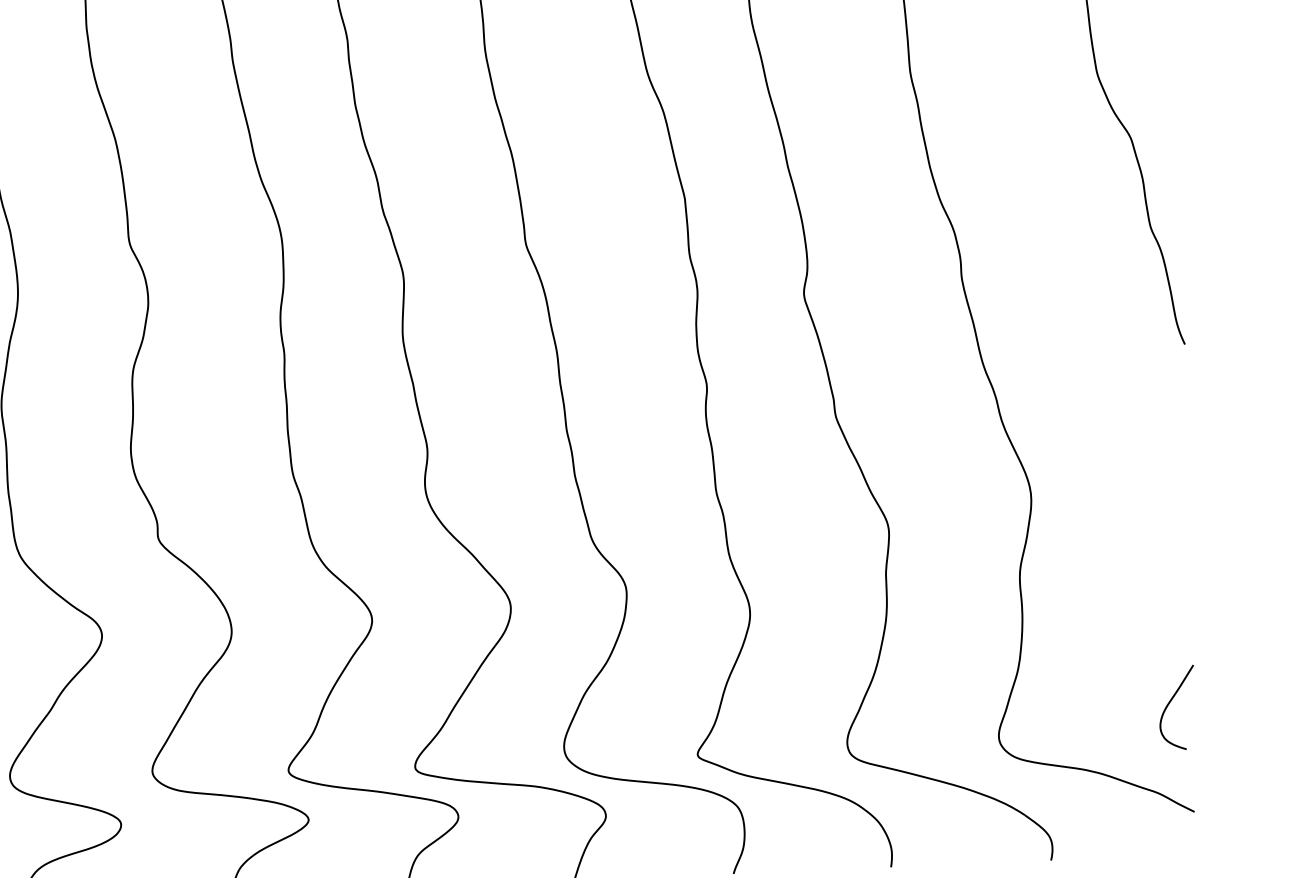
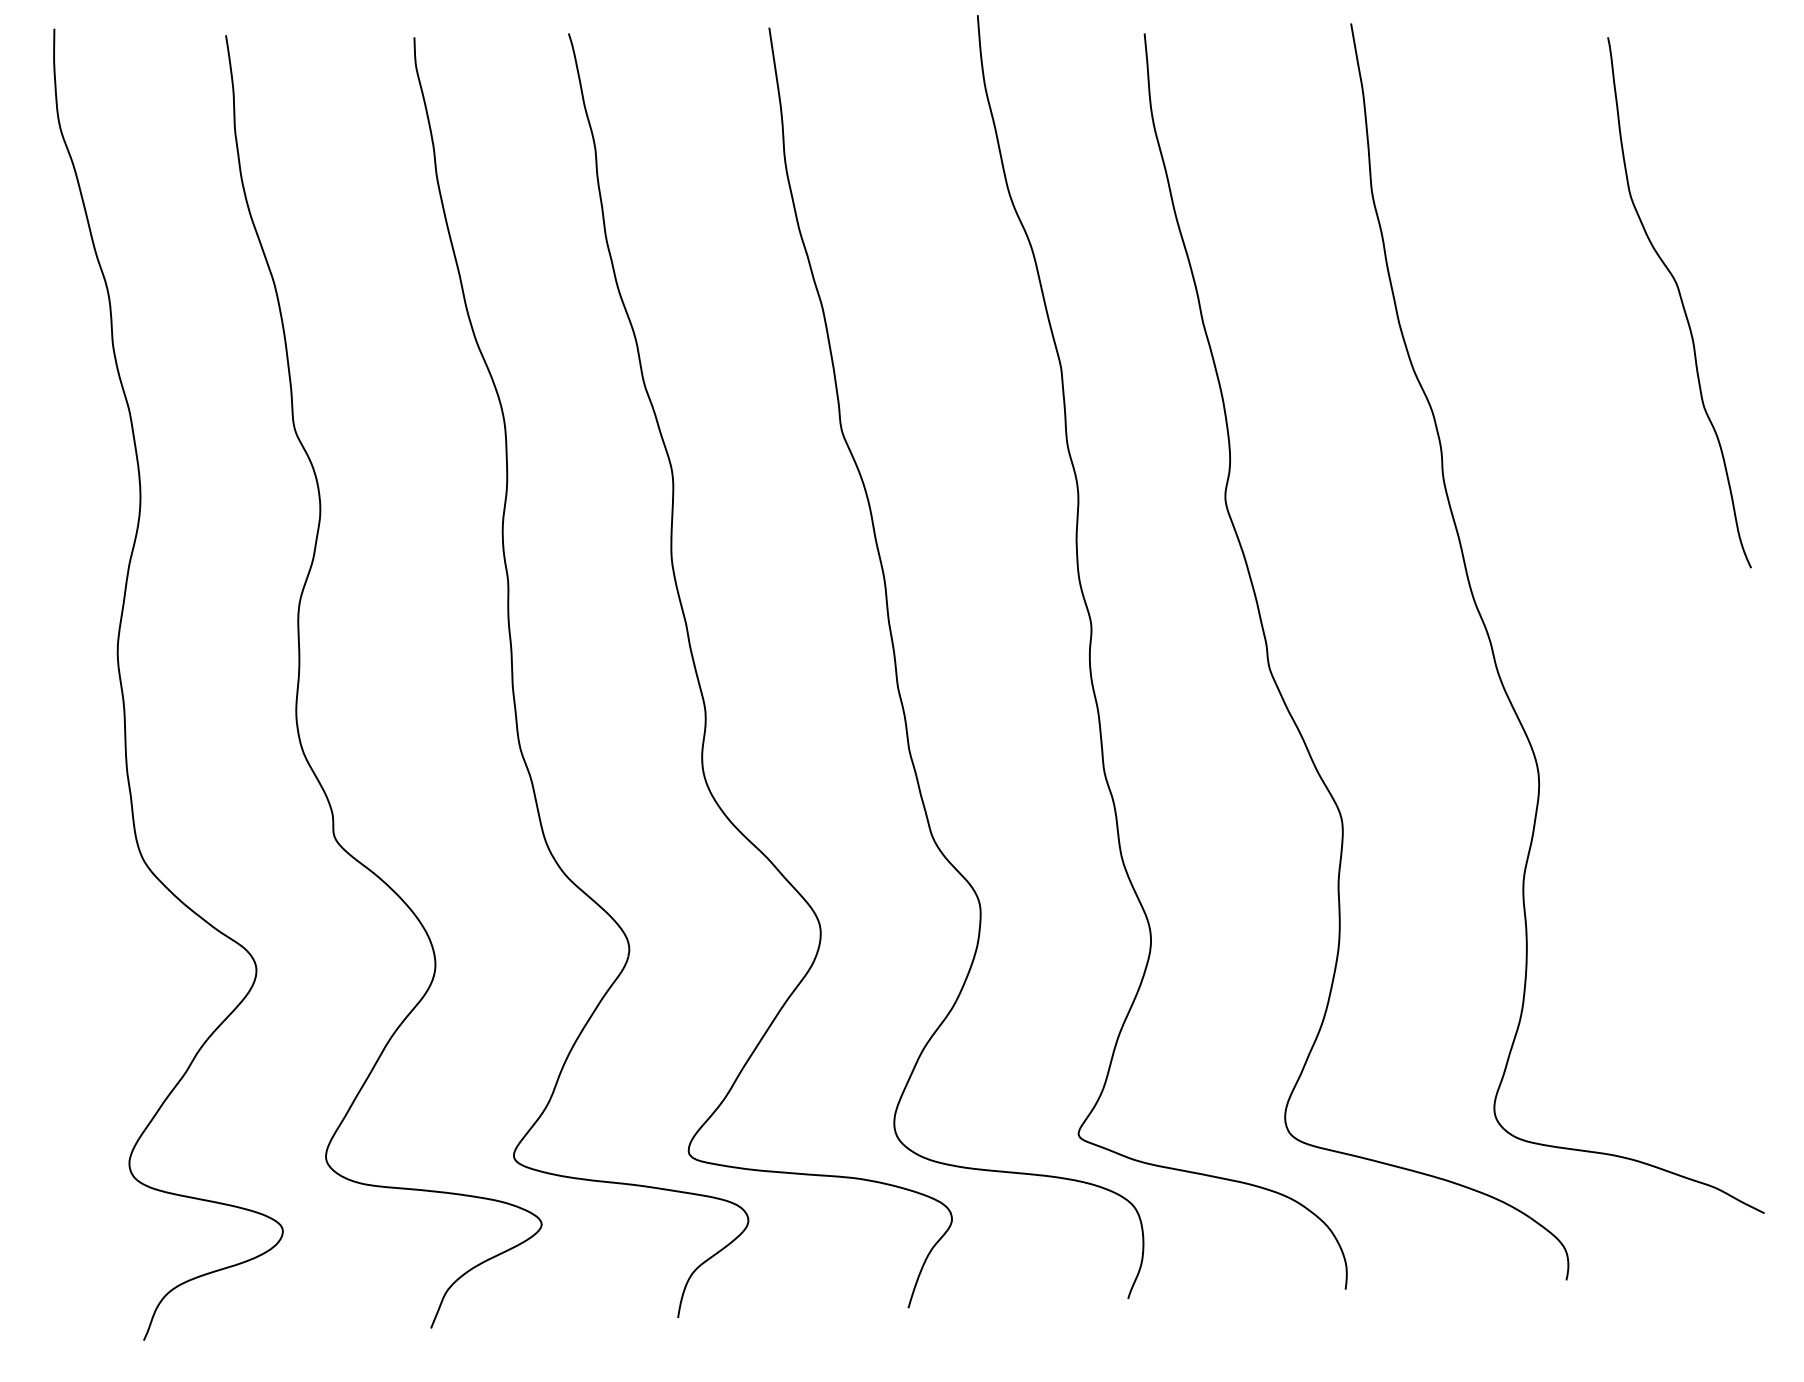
curve: (1169, 703) -> (1730, 1063), removed

